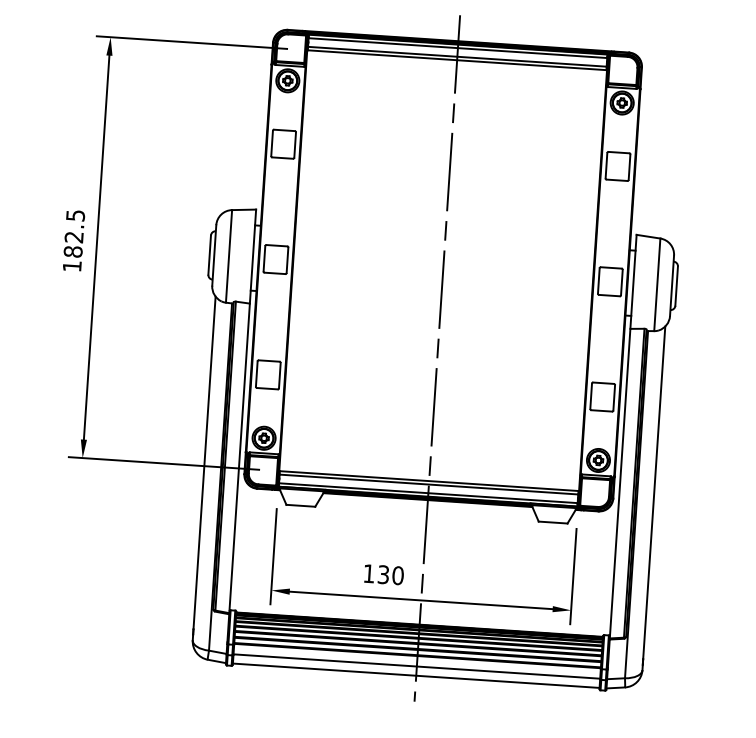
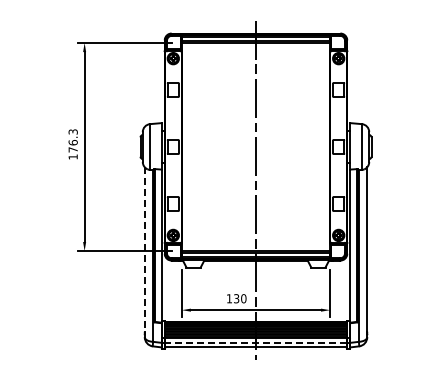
text: (73, 232) -> (72, 140), 182.5 -> 176.3
line: (203, 464) -> (144, 250), solid -> dashed
line: (417, 665) -> (256, 342), solid -> dashed

